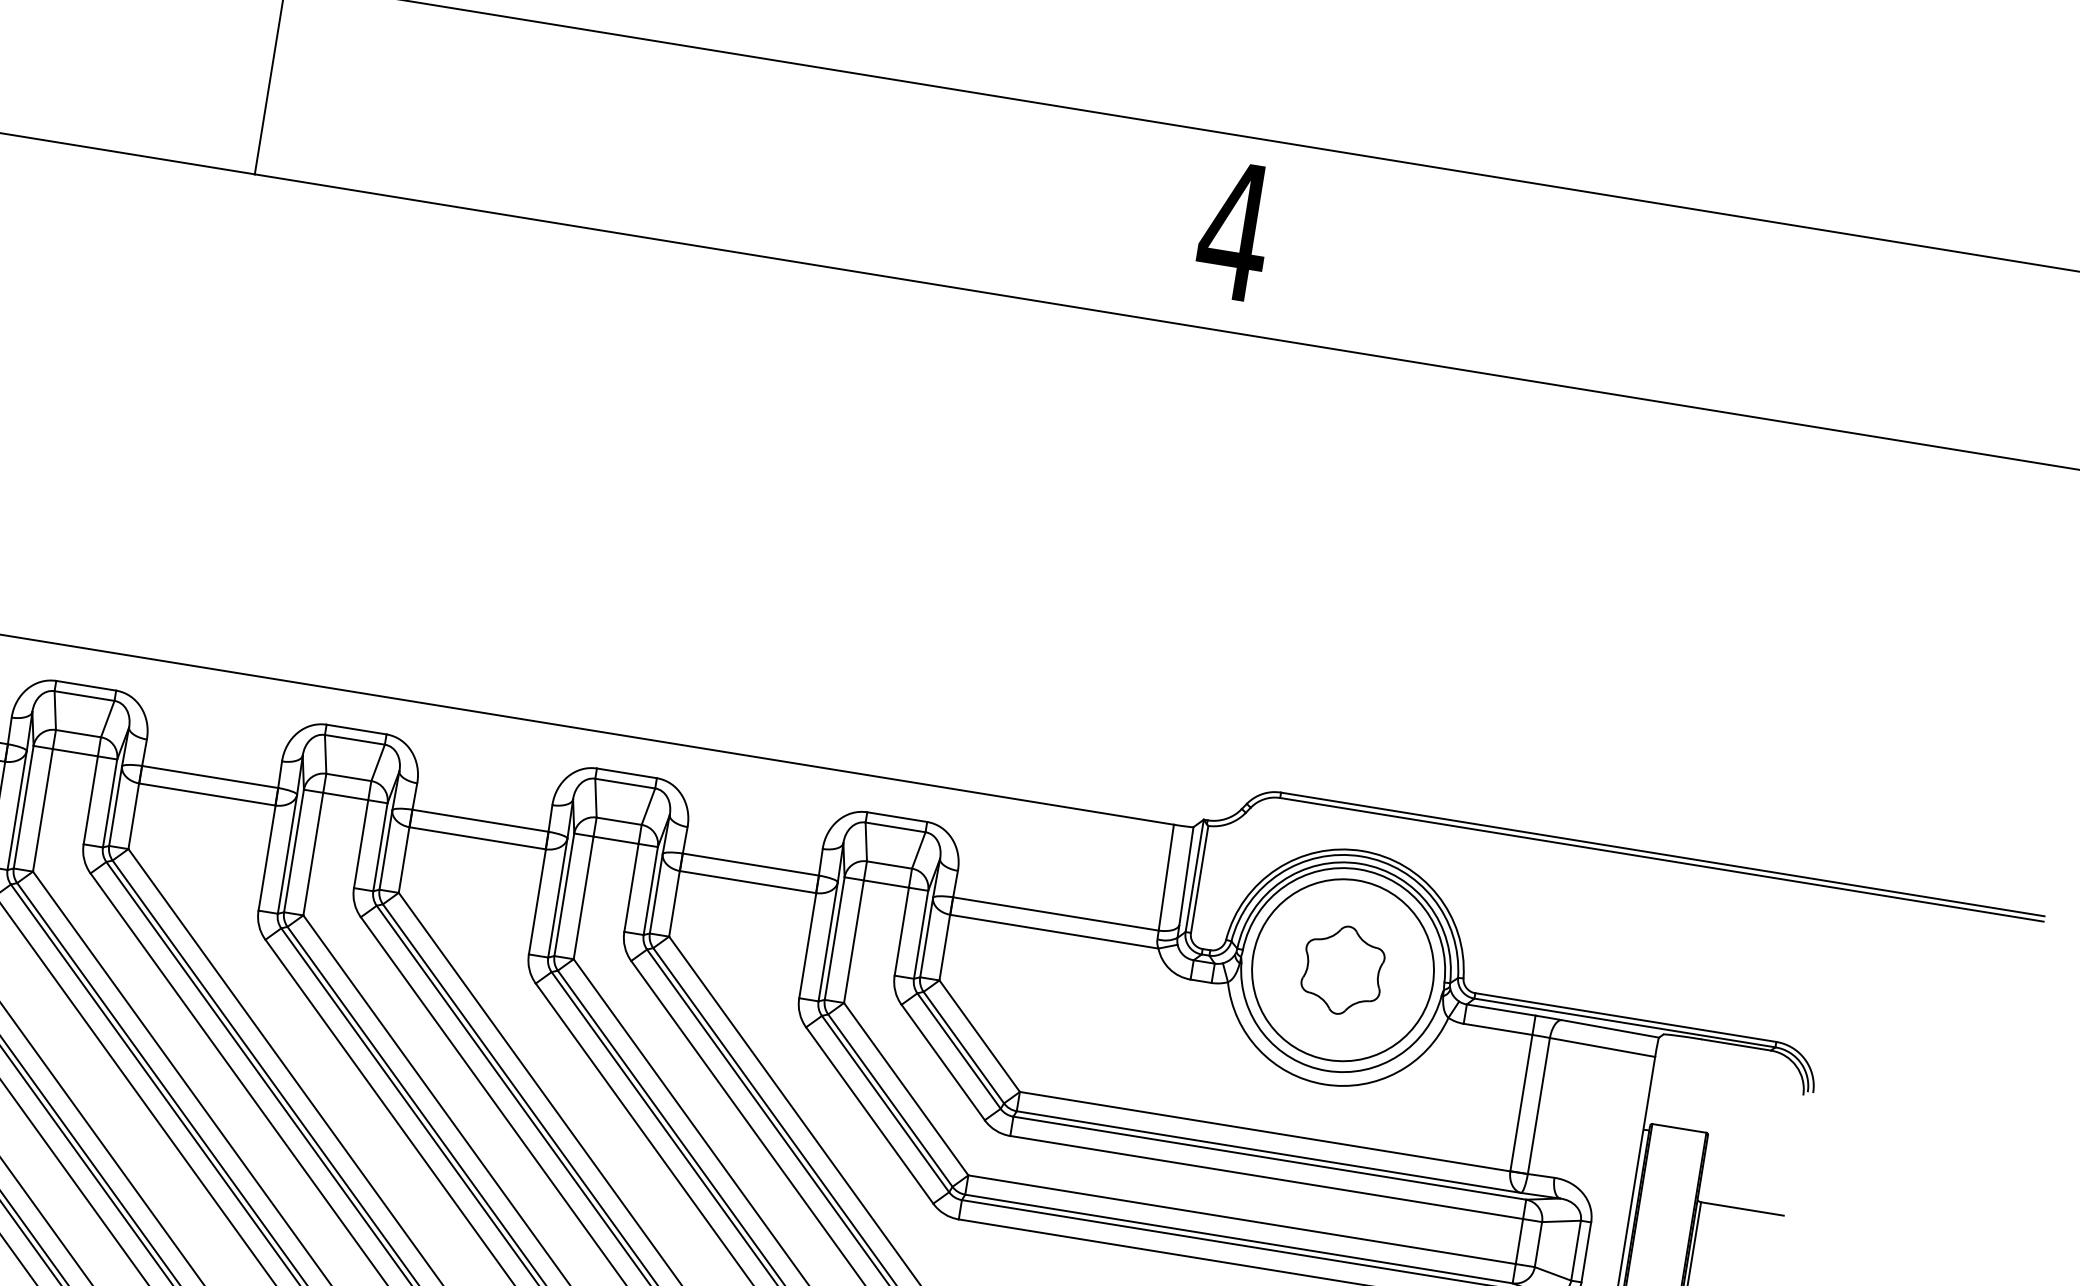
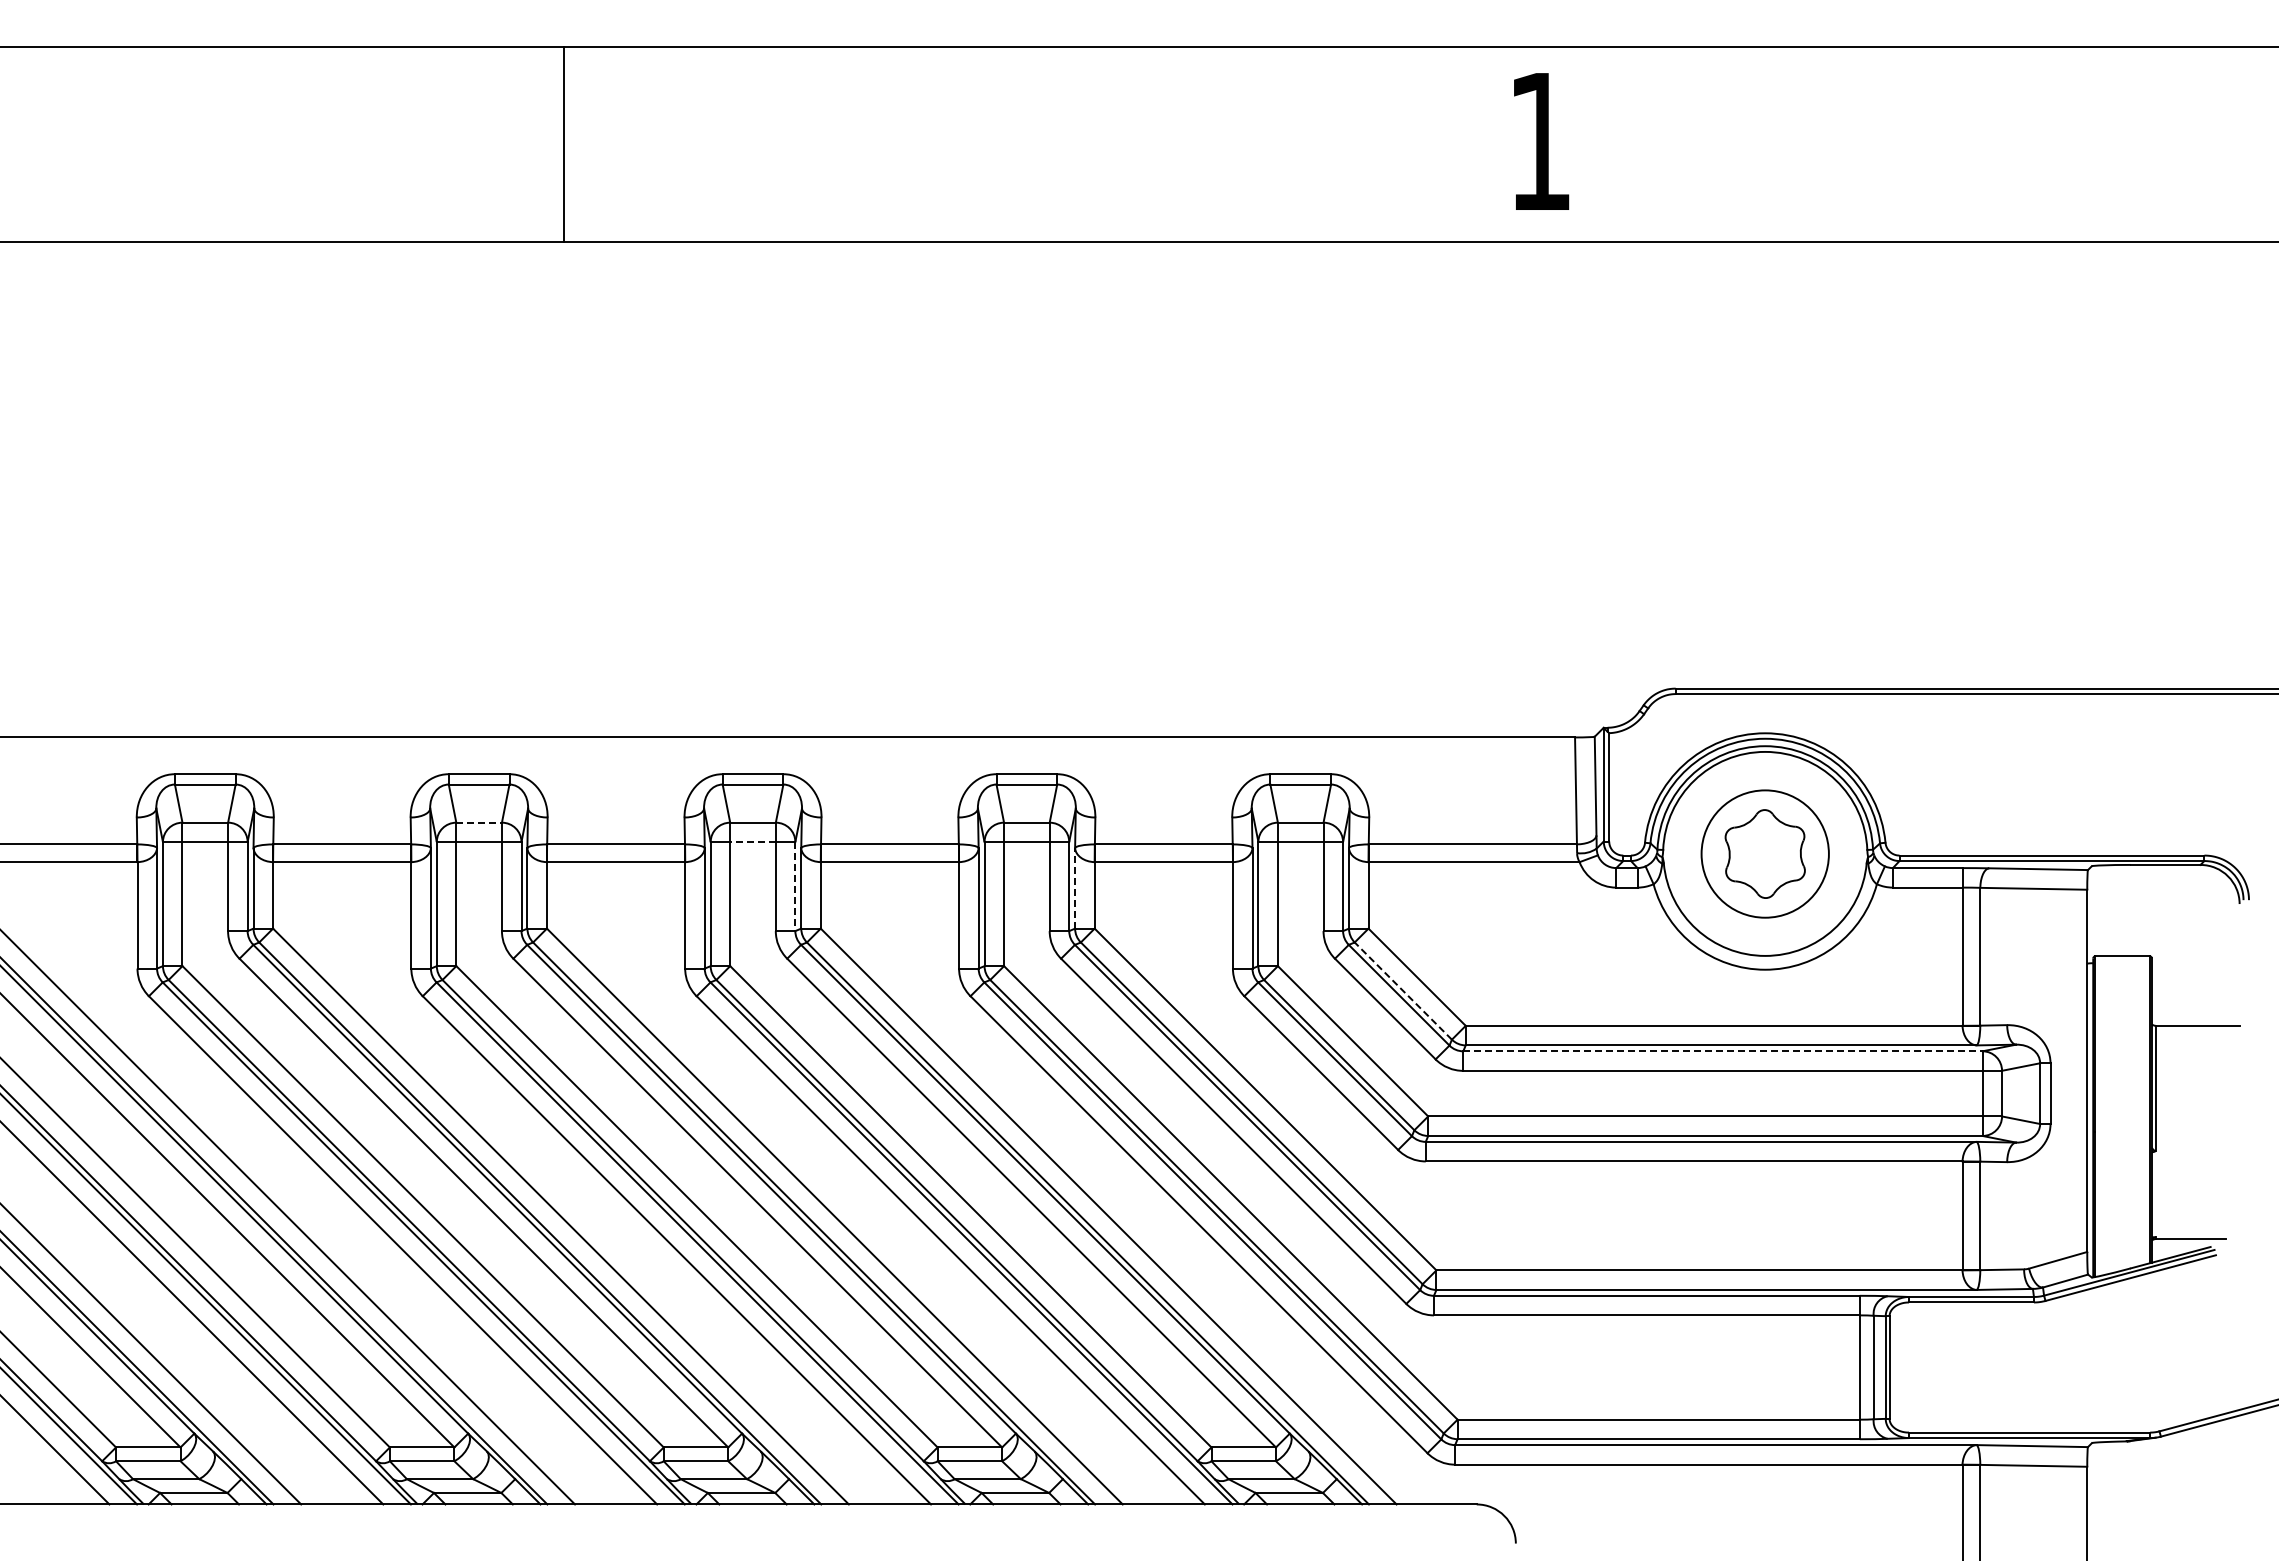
text: (1234, 230) -> (1539, 141), 4 -> 1
line: (78, 733) -> (479, 822), solid -> dashed
line: (346, 796) -> (753, 841), solid -> dashed
line: (380, 847) -> (795, 886), solid -> dashed
line: (656, 892) -> (1075, 887), solid -> dashed
circle: (1343, 970) -> (1765, 854), size x0.7
line: (963, 1048) -> (1403, 991), solid -> dashed
line: (1270, 1158) -> (1723, 1051), solid -> dashed

